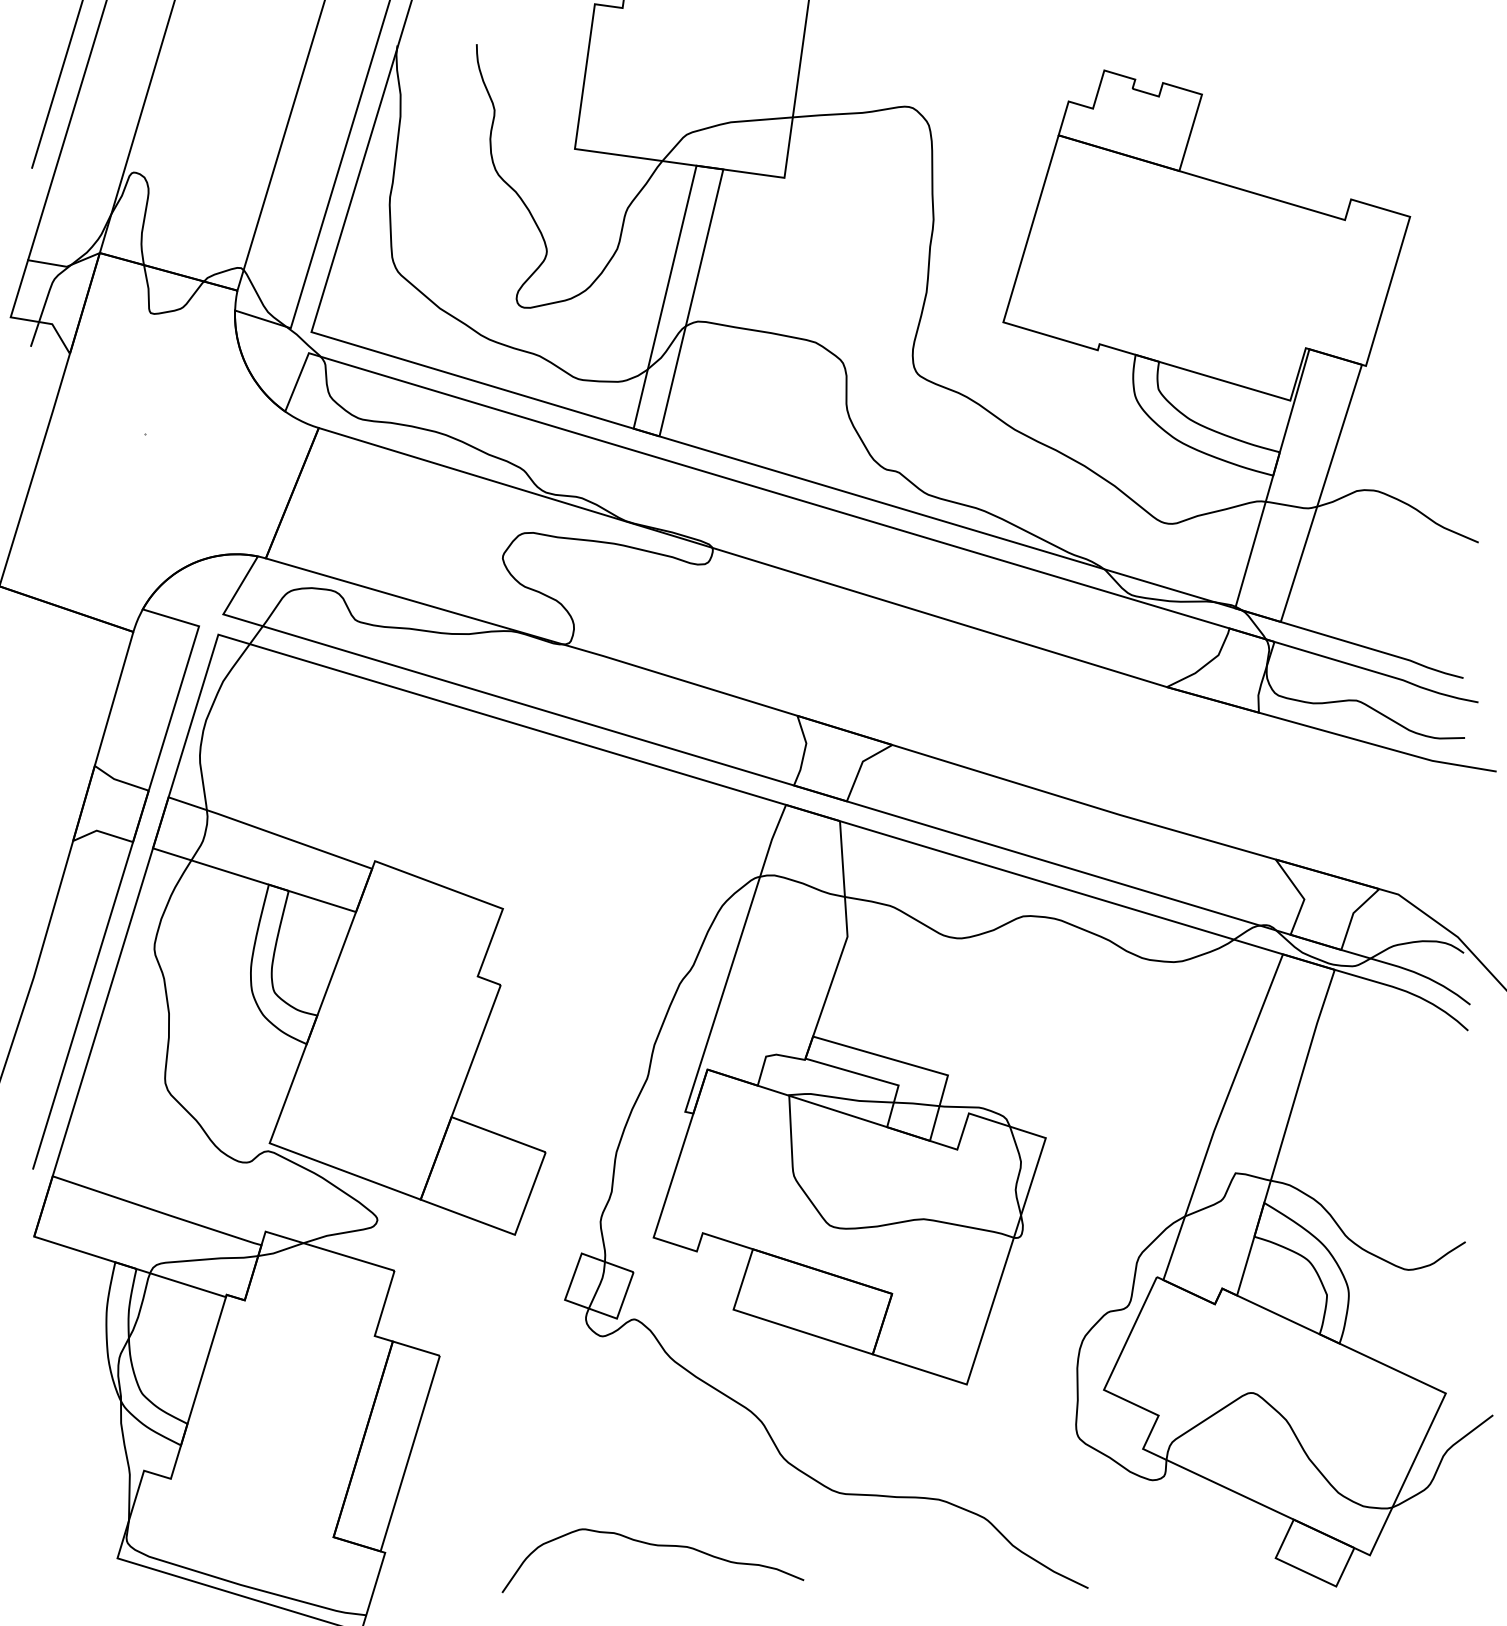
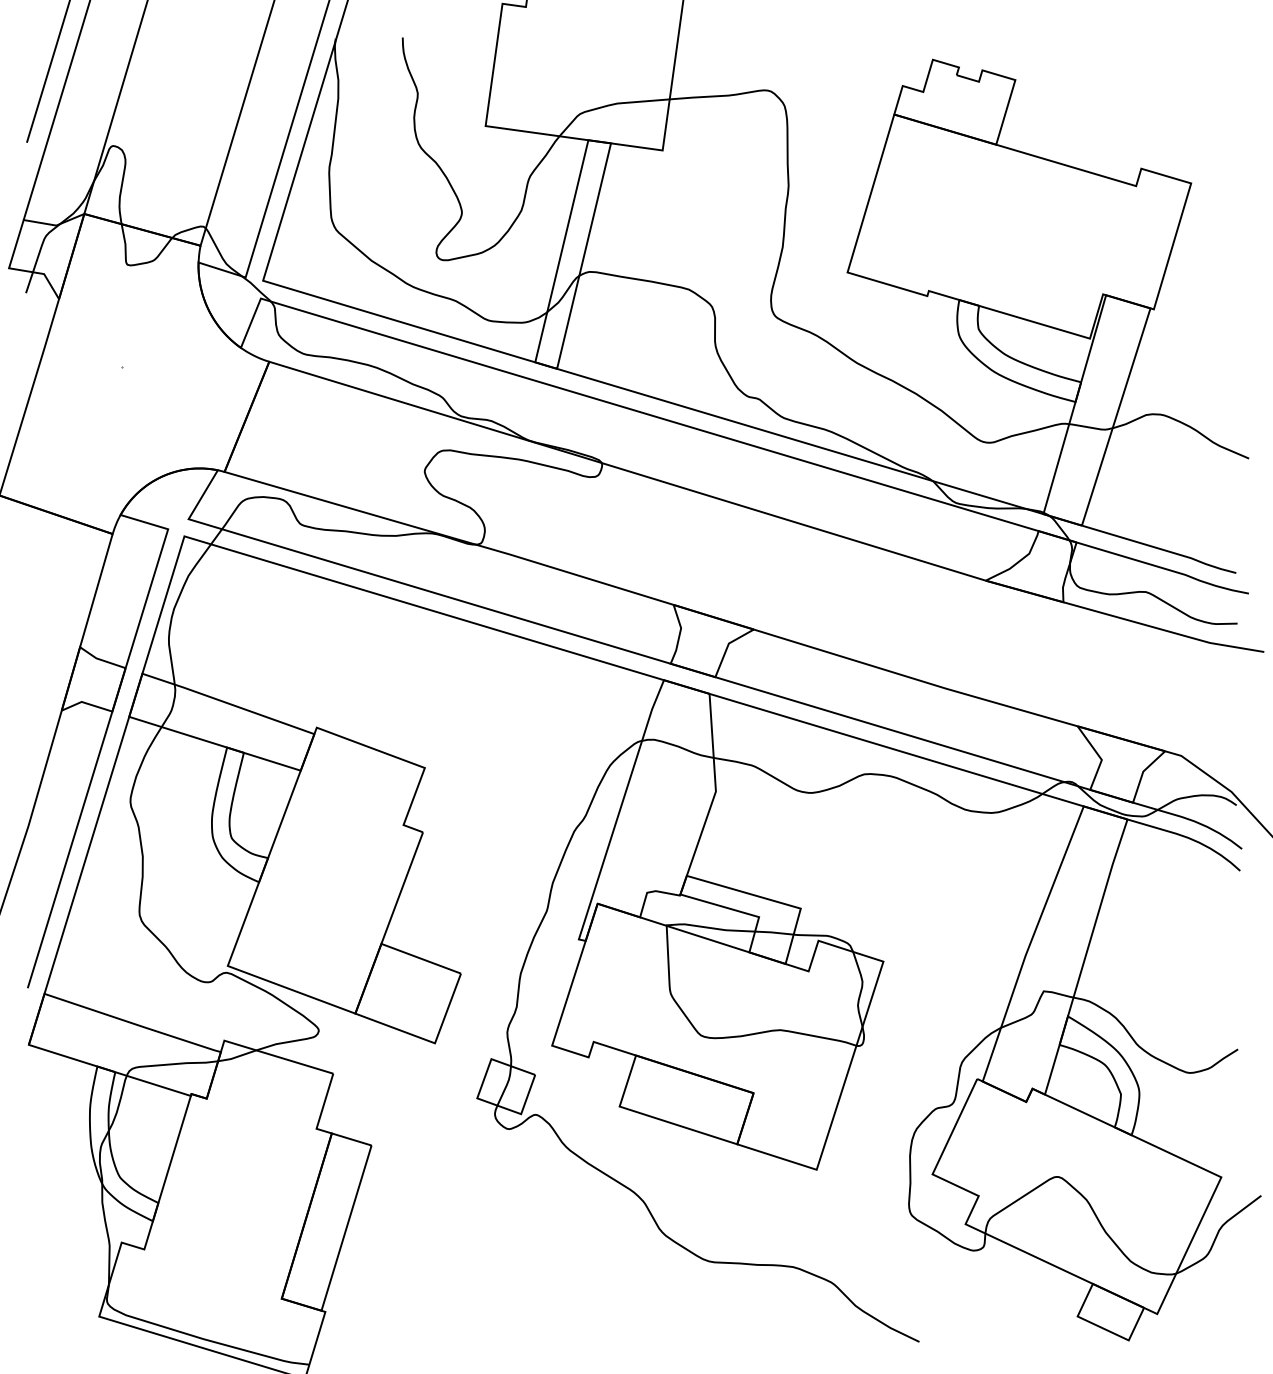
curve: (654, 1546) -> (552, 1306), removed

